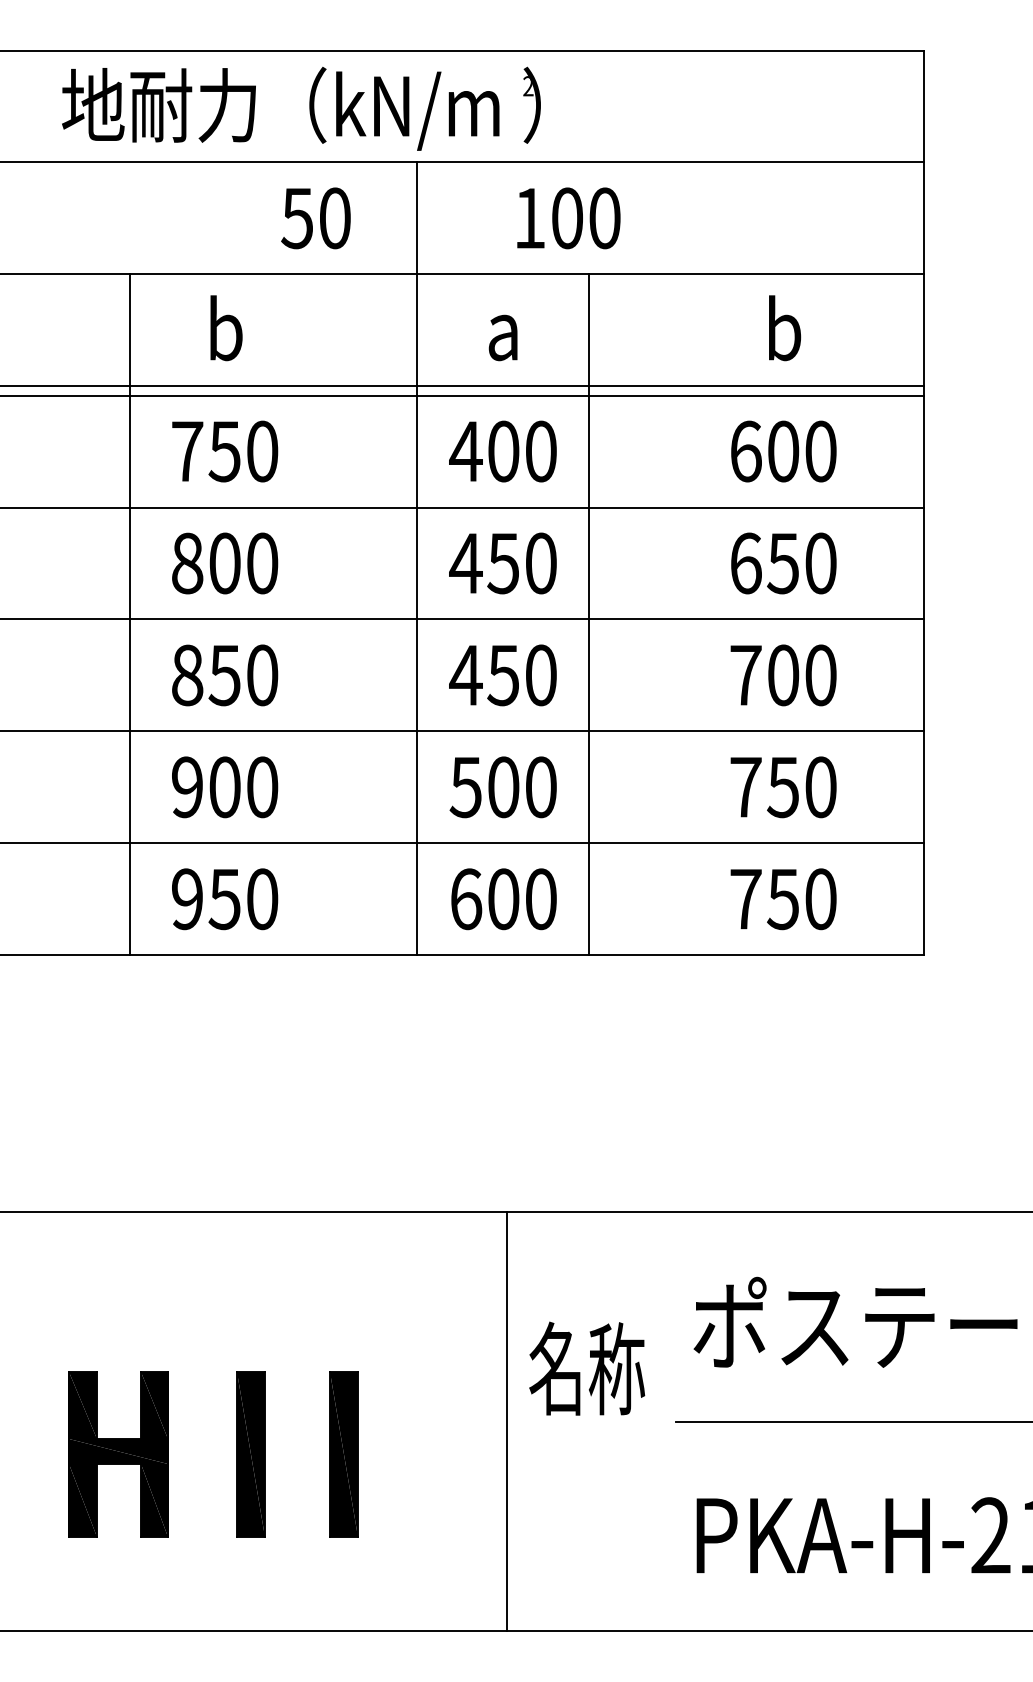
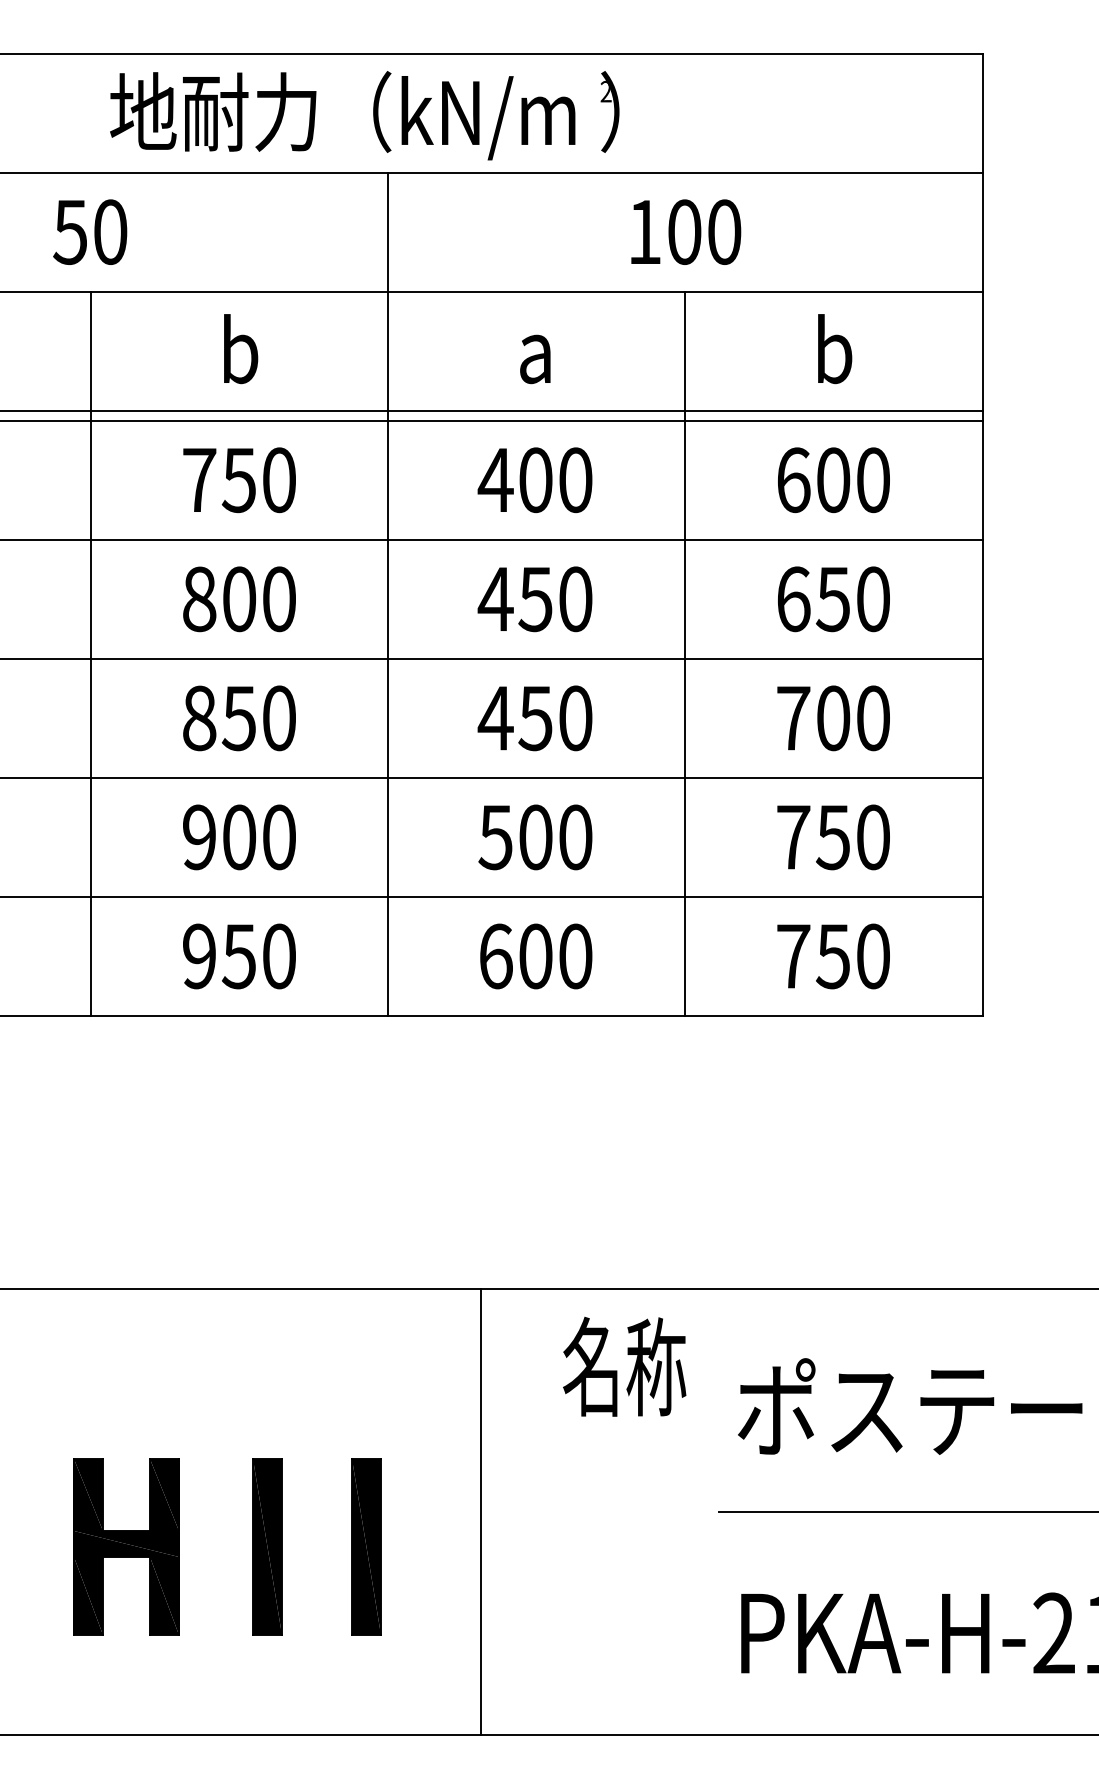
text: (301, 108) -> (364, 115), moved
text: (316, 217) -> (90, 231), moved
text: (569, 217) -> (686, 231), moved
line: (416, 558) -> (388, 594), moved
line: (129, 614) -> (90, 653), moved
line: (588, 614) -> (684, 653), moved
text: (587, 1368) -> (624, 1366), moved
line: (507, 1421) -> (481, 1511), moved

